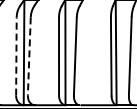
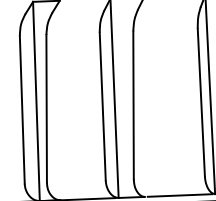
line: (16, 56) -> (22, 109), dashed -> solid
line: (29, 57) -> (47, 110), dashed -> solid

